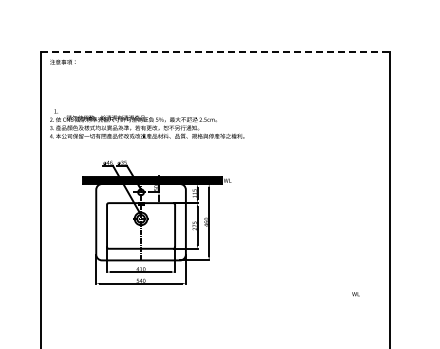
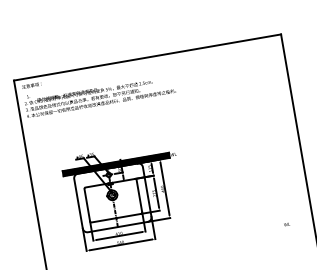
line: (216, 51) -> (148, 57), dashed -> solid
text: (147, 123) -> (99, 93), moved

